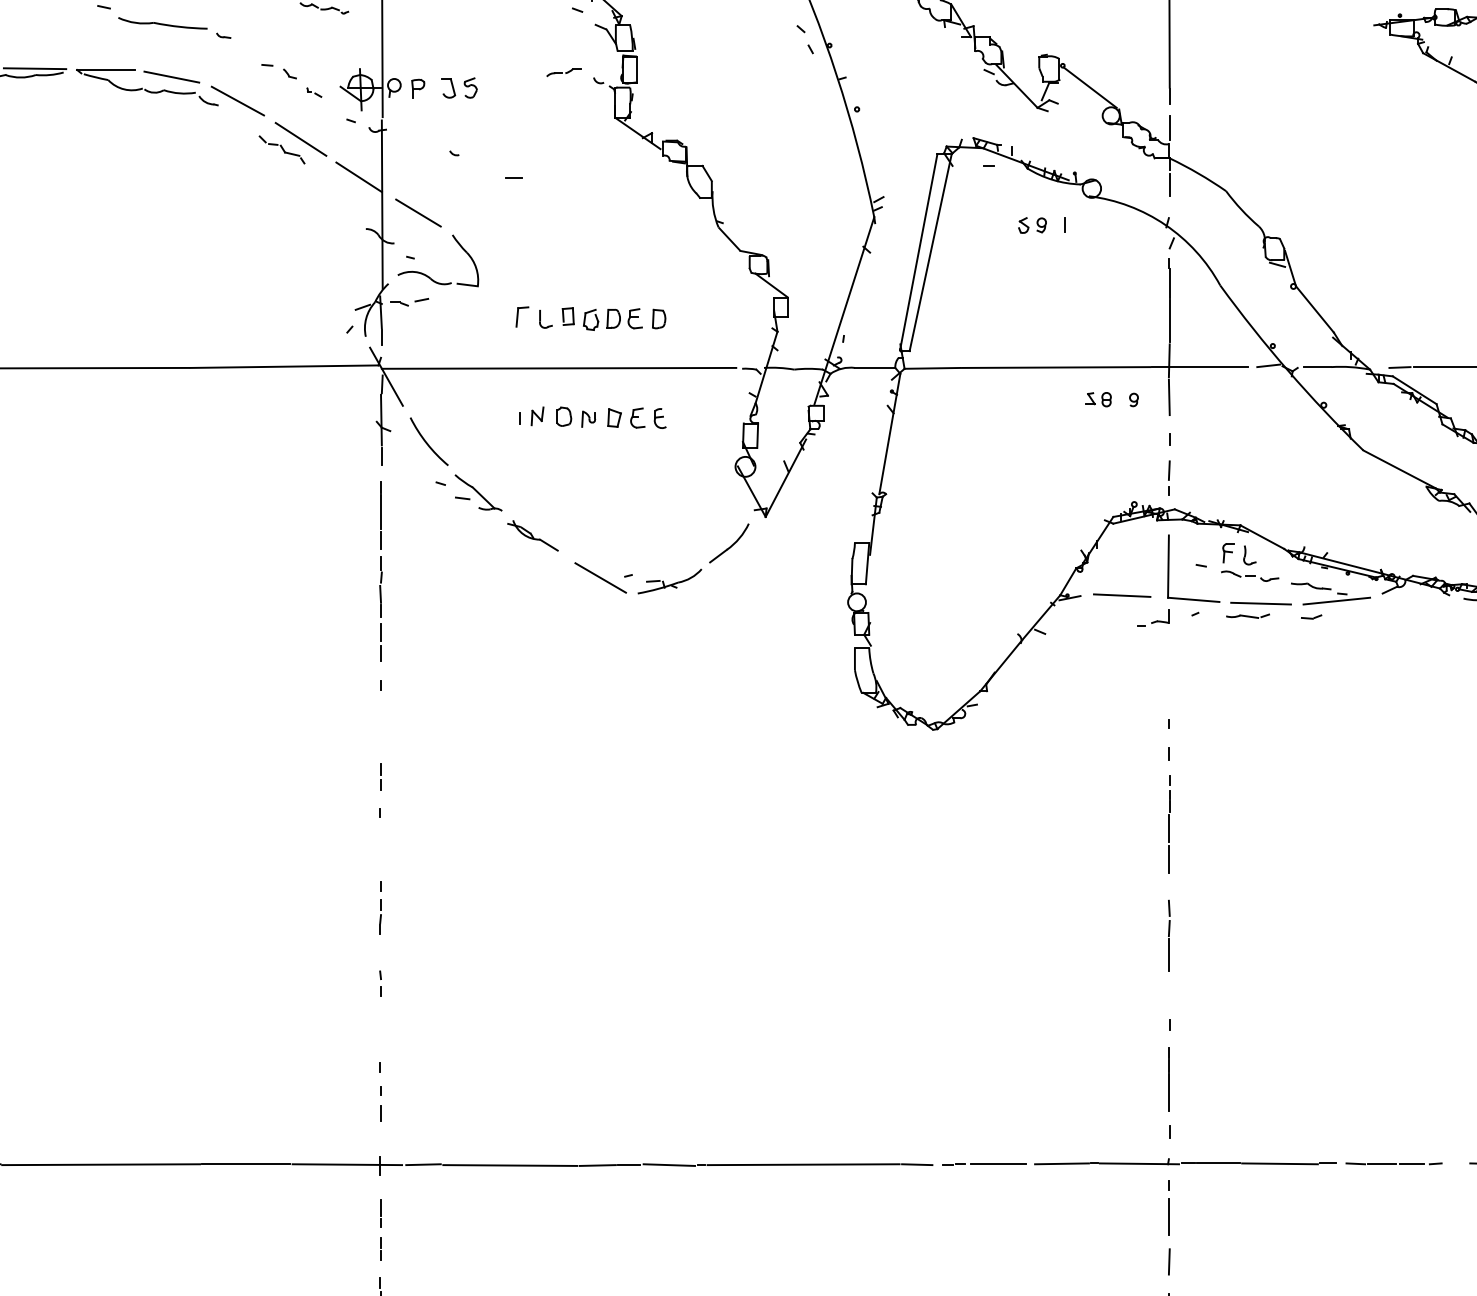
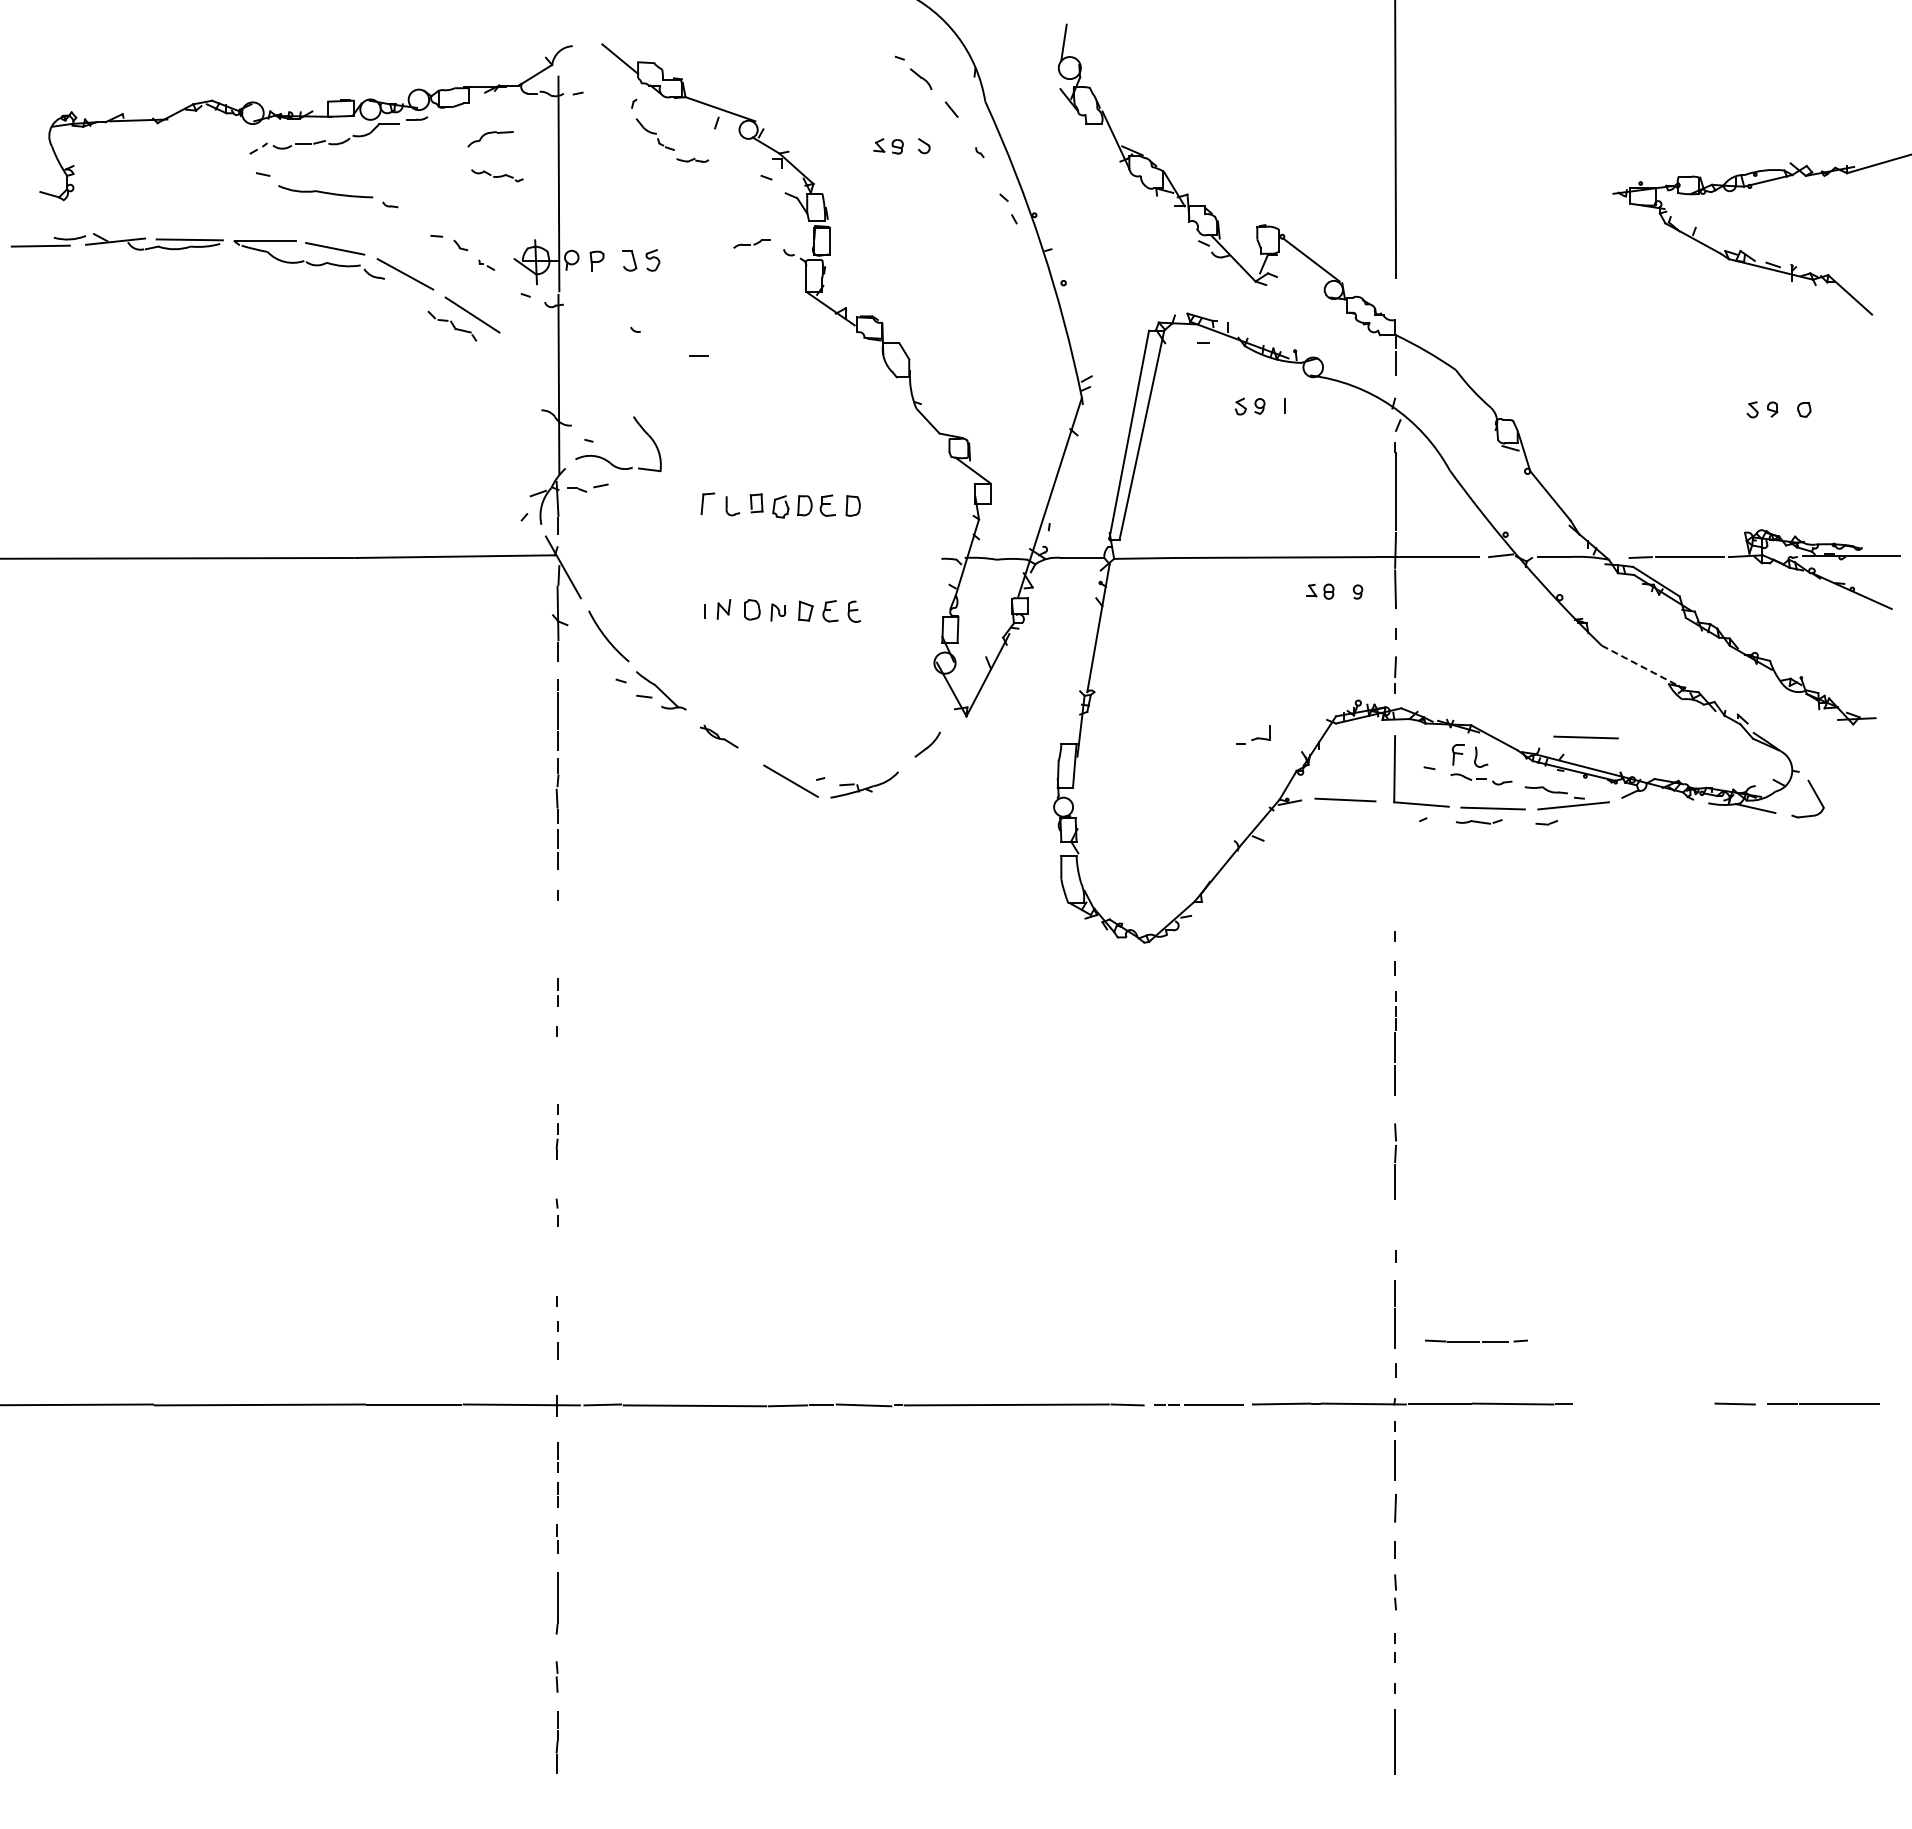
line: (1170, 127) -> (1396, 302), removed
line: (359, 176) -> (534, 354), removed
line: (418, 213) -> (597, 393), removed
line: (558, 368) -> (746, 558), removed
line: (1399, 470) -> (1640, 666), solid -> dashed
part: (532, 535) -> (718, 736), size x0.7
line: (1347, 536) -> (1585, 737), added
part: (729, 543) -> (927, 744), size x0.6
part: (1153, 617) -> (1253, 734), moved
part: (1394, 1163) -> (1476, 1340), moved

